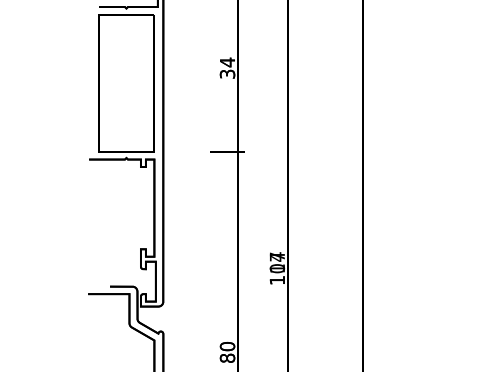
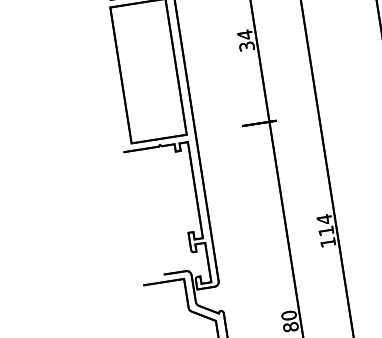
text: (277, 262) -> (325, 224), 107 -> 114

